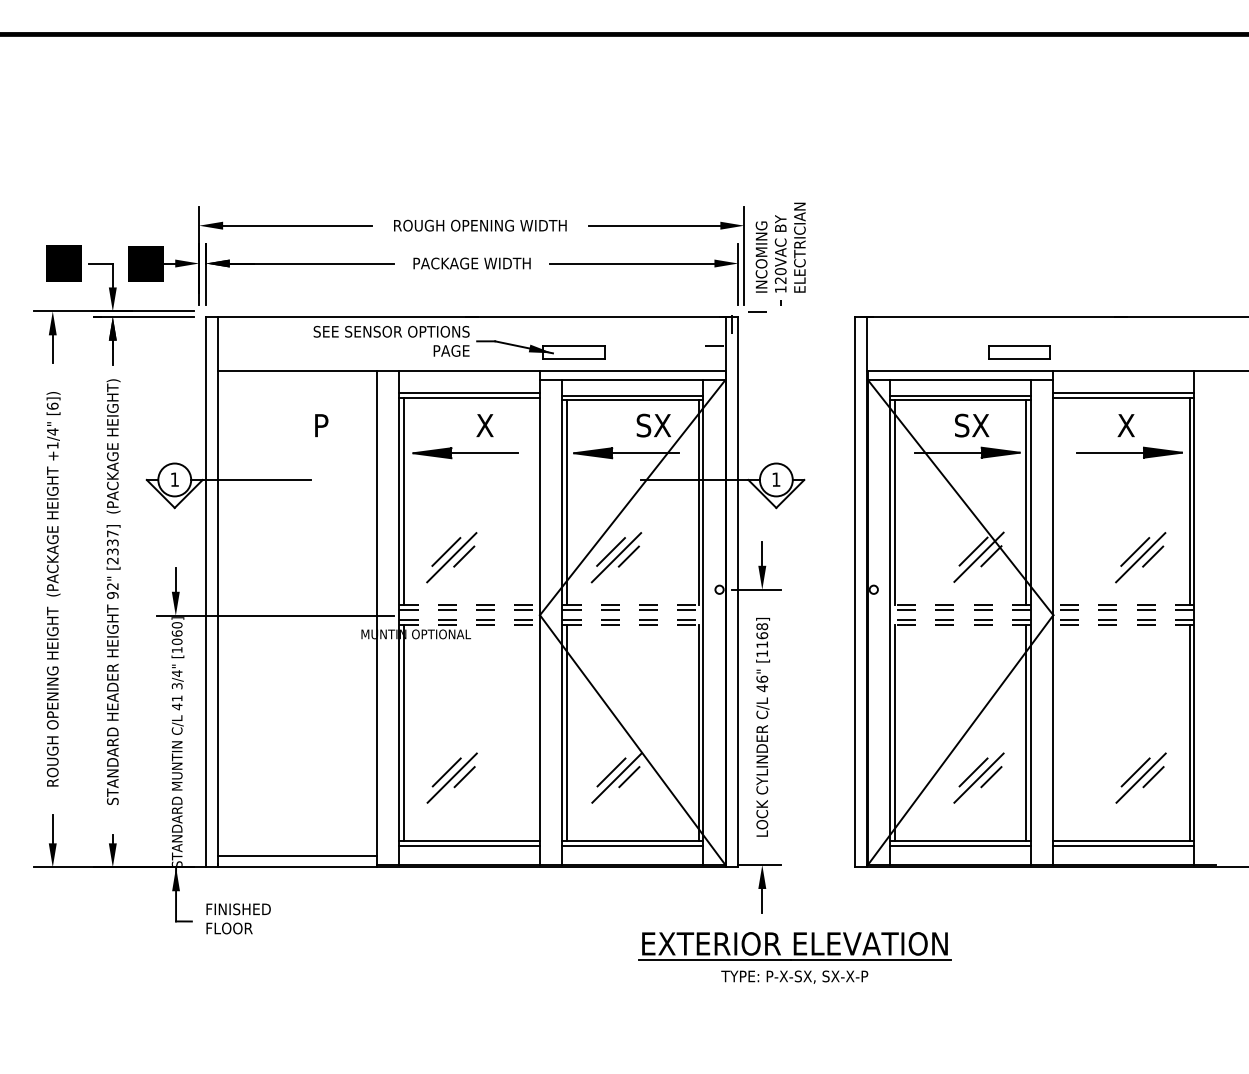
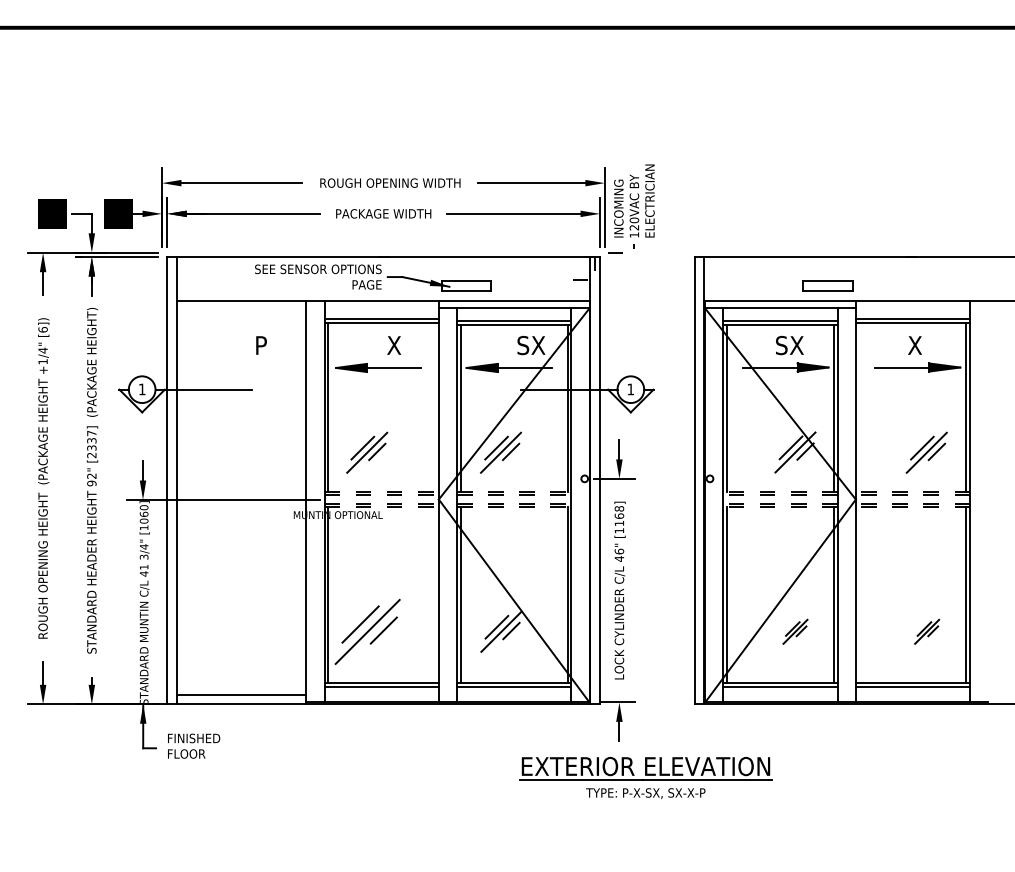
part: (451, 777) -> (366, 631), size x1.6
part: (978, 777) -> (795, 631), size x0.6
part: (1140, 777) -> (926, 631), size x0.6

